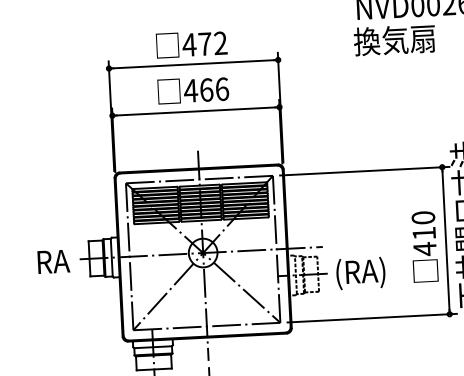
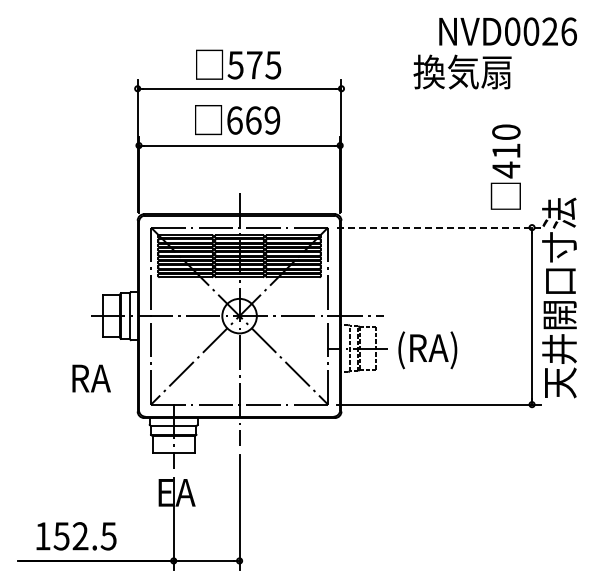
text: (394, 39) -> (462, 71), moved
text: (205, 44) -> (254, 65), 472 -> 575
text: (206, 90) -> (253, 120), 466 -> 669
line: (364, 171) -> (438, 227), solid -> dashed
text: (424, 246) -> (505, 166), moved
text: (53, 261) -> (91, 378), moved

